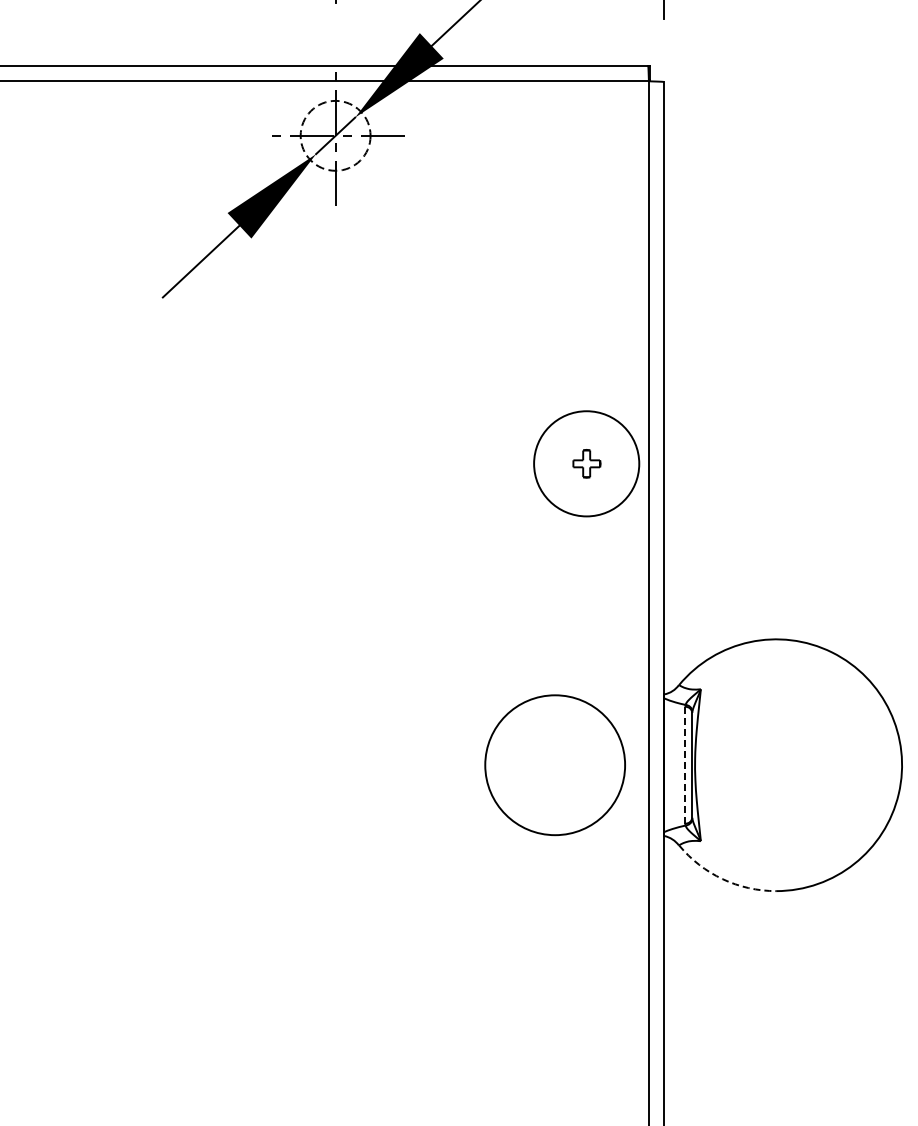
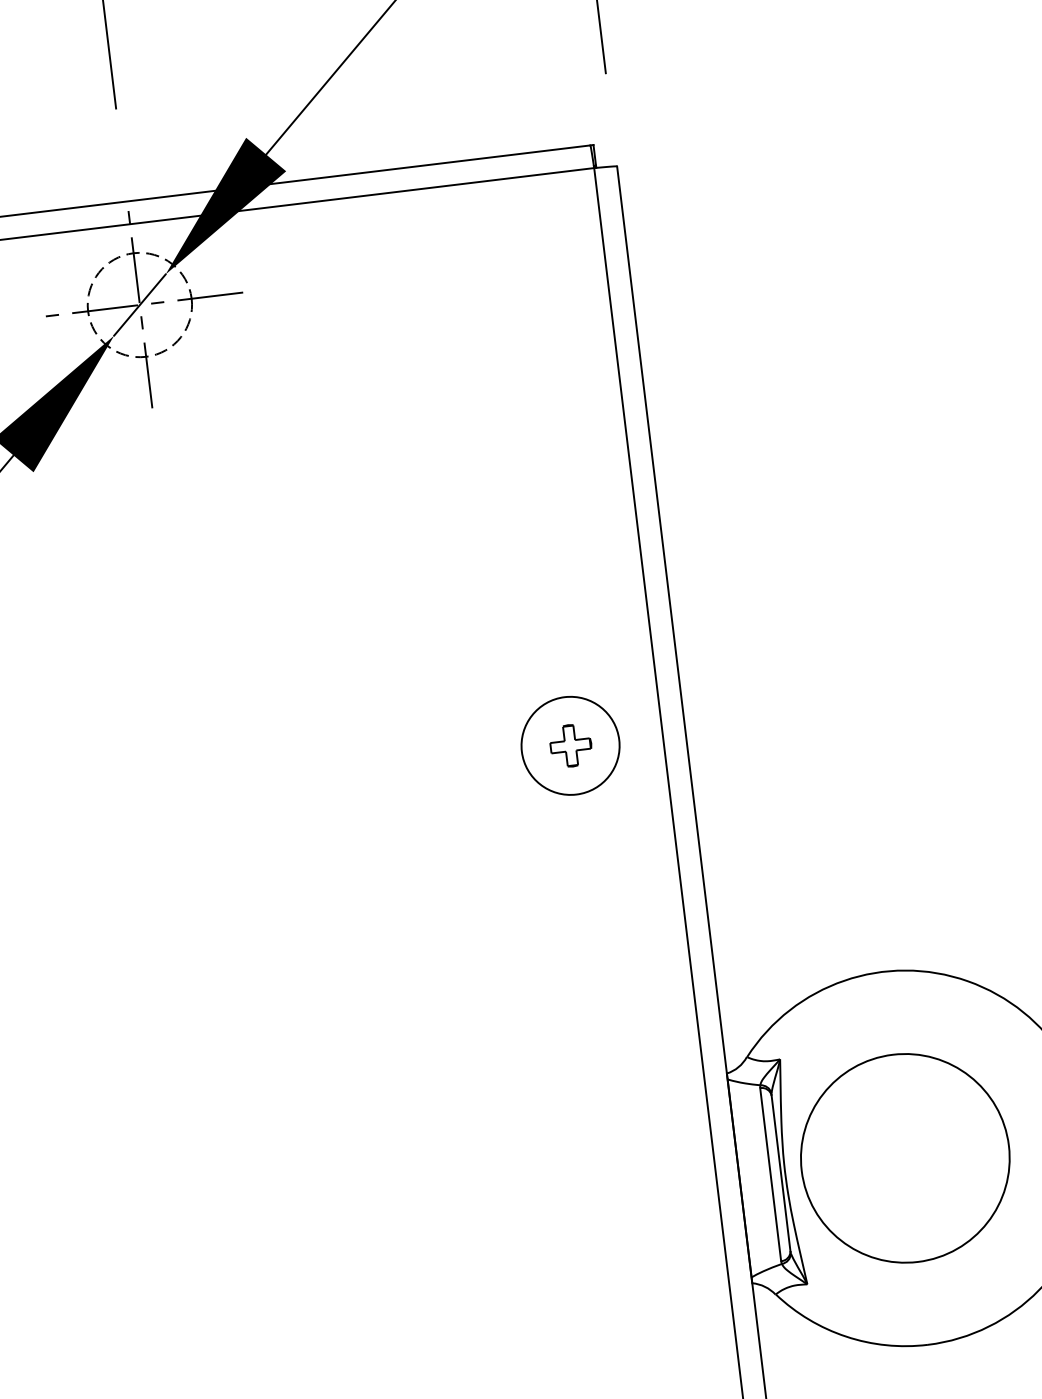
circle: (586, 463) -> (570, 745), size x0.62
line: (685, 764) -> (770, 1173), dashed -> solid
circle: (554, 765) -> (904, 1158), moved
arc: (722, 879) -> (846, 1337), dashed -> solid

